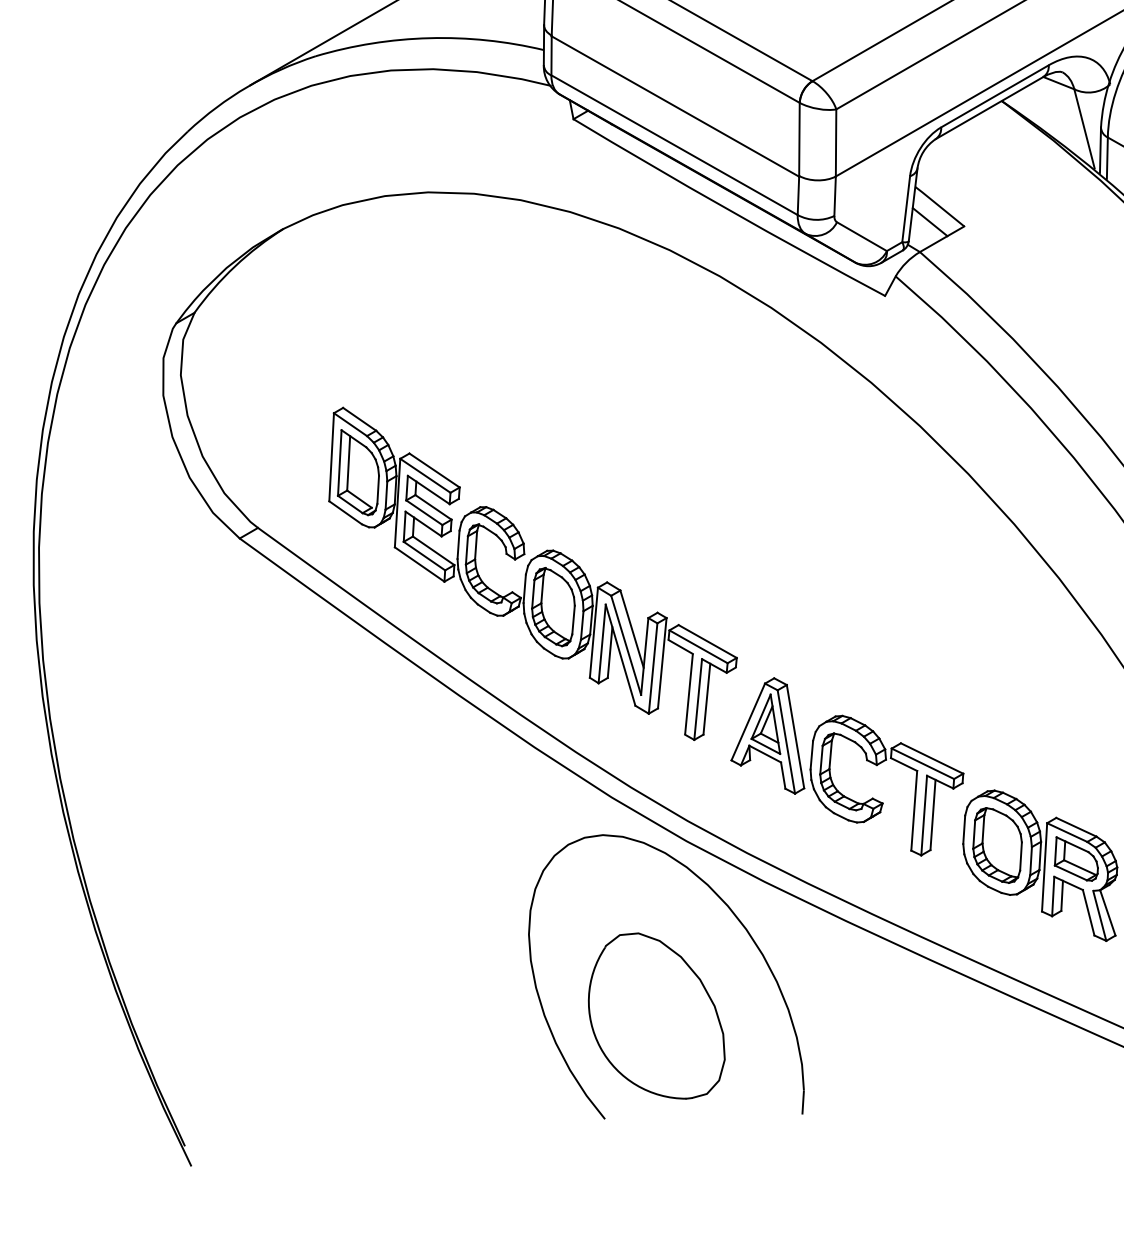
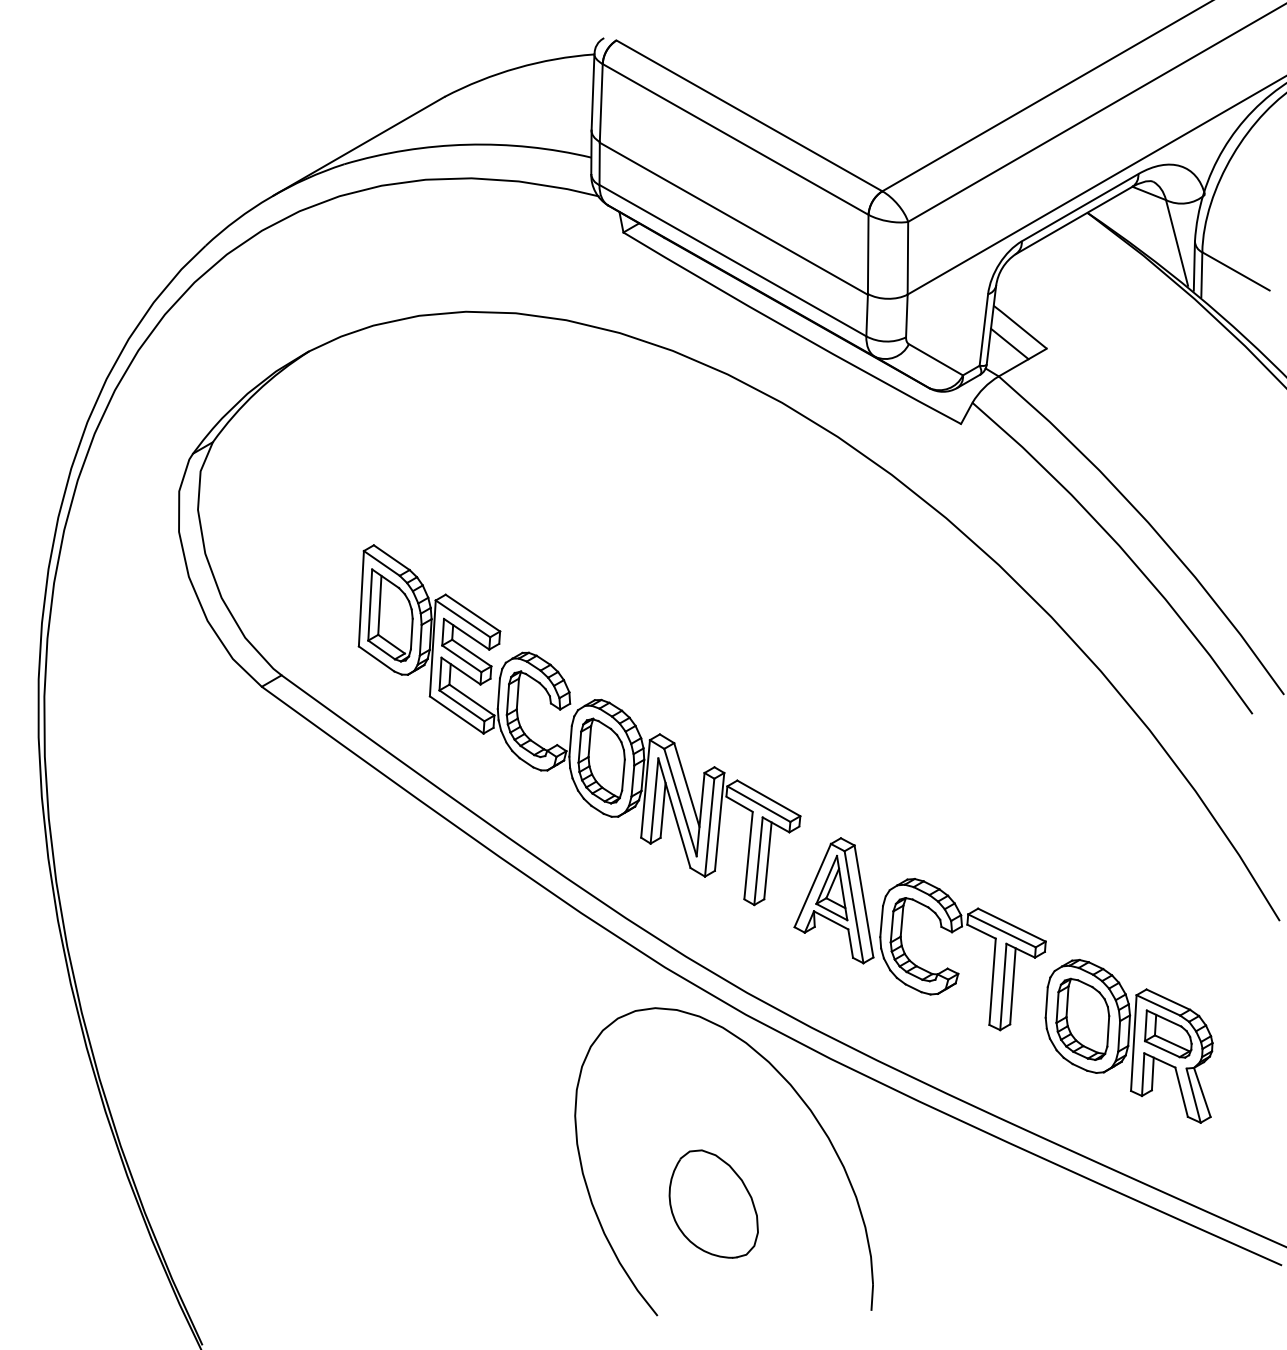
part: (656, 1015) -> (713, 1203), size x0.6

